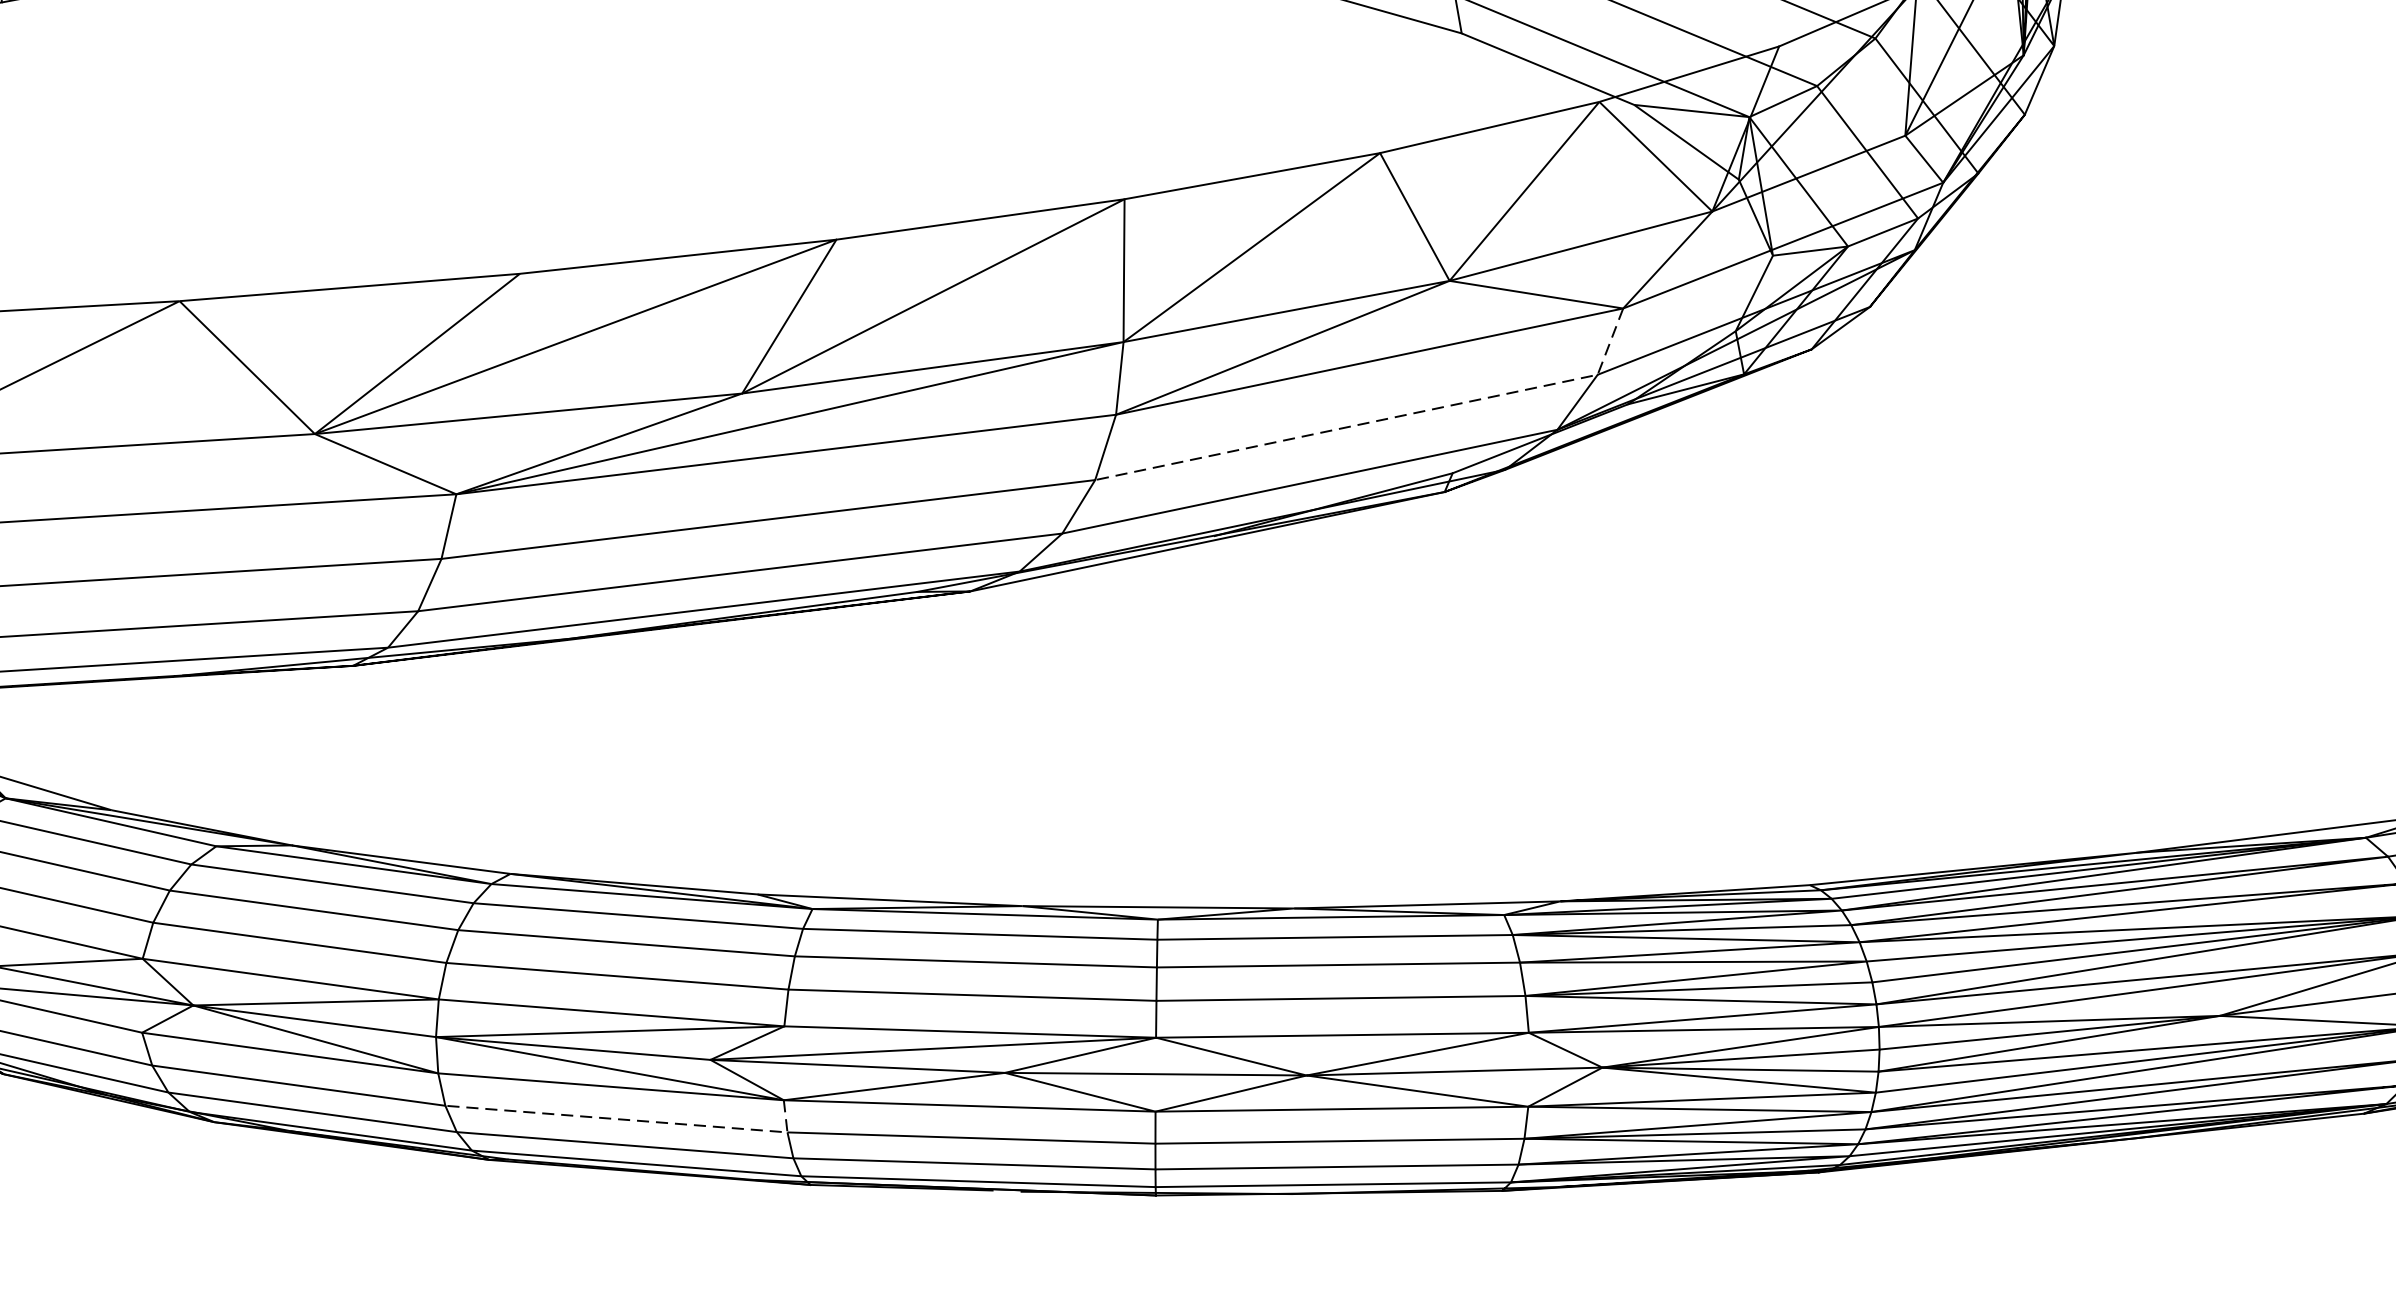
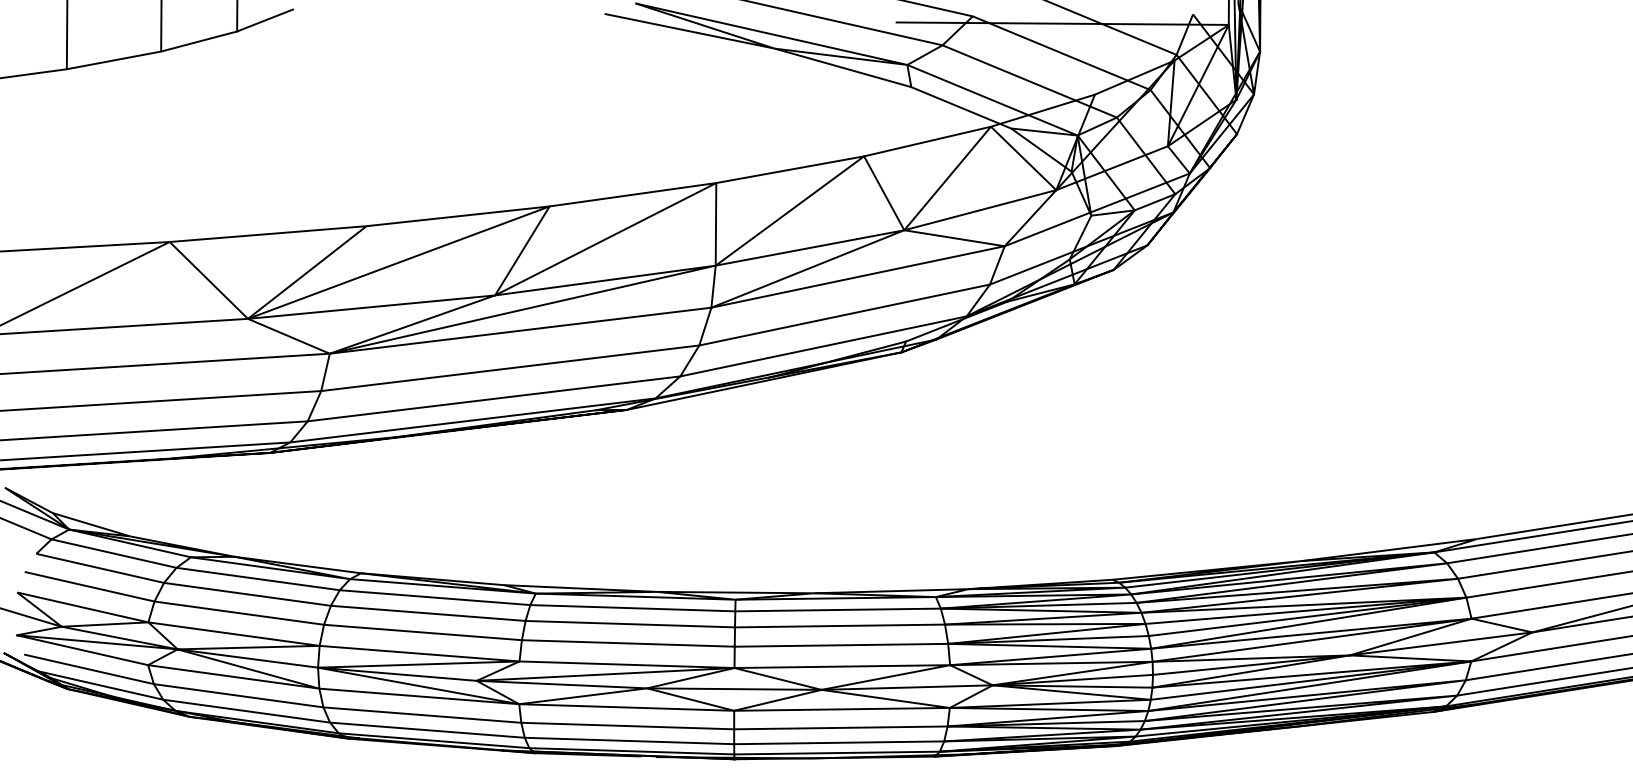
line: (1382, 419) -> (865, 310), dashed -> solid
line: (632, 1119) -> (431, 715), dashed -> solid

